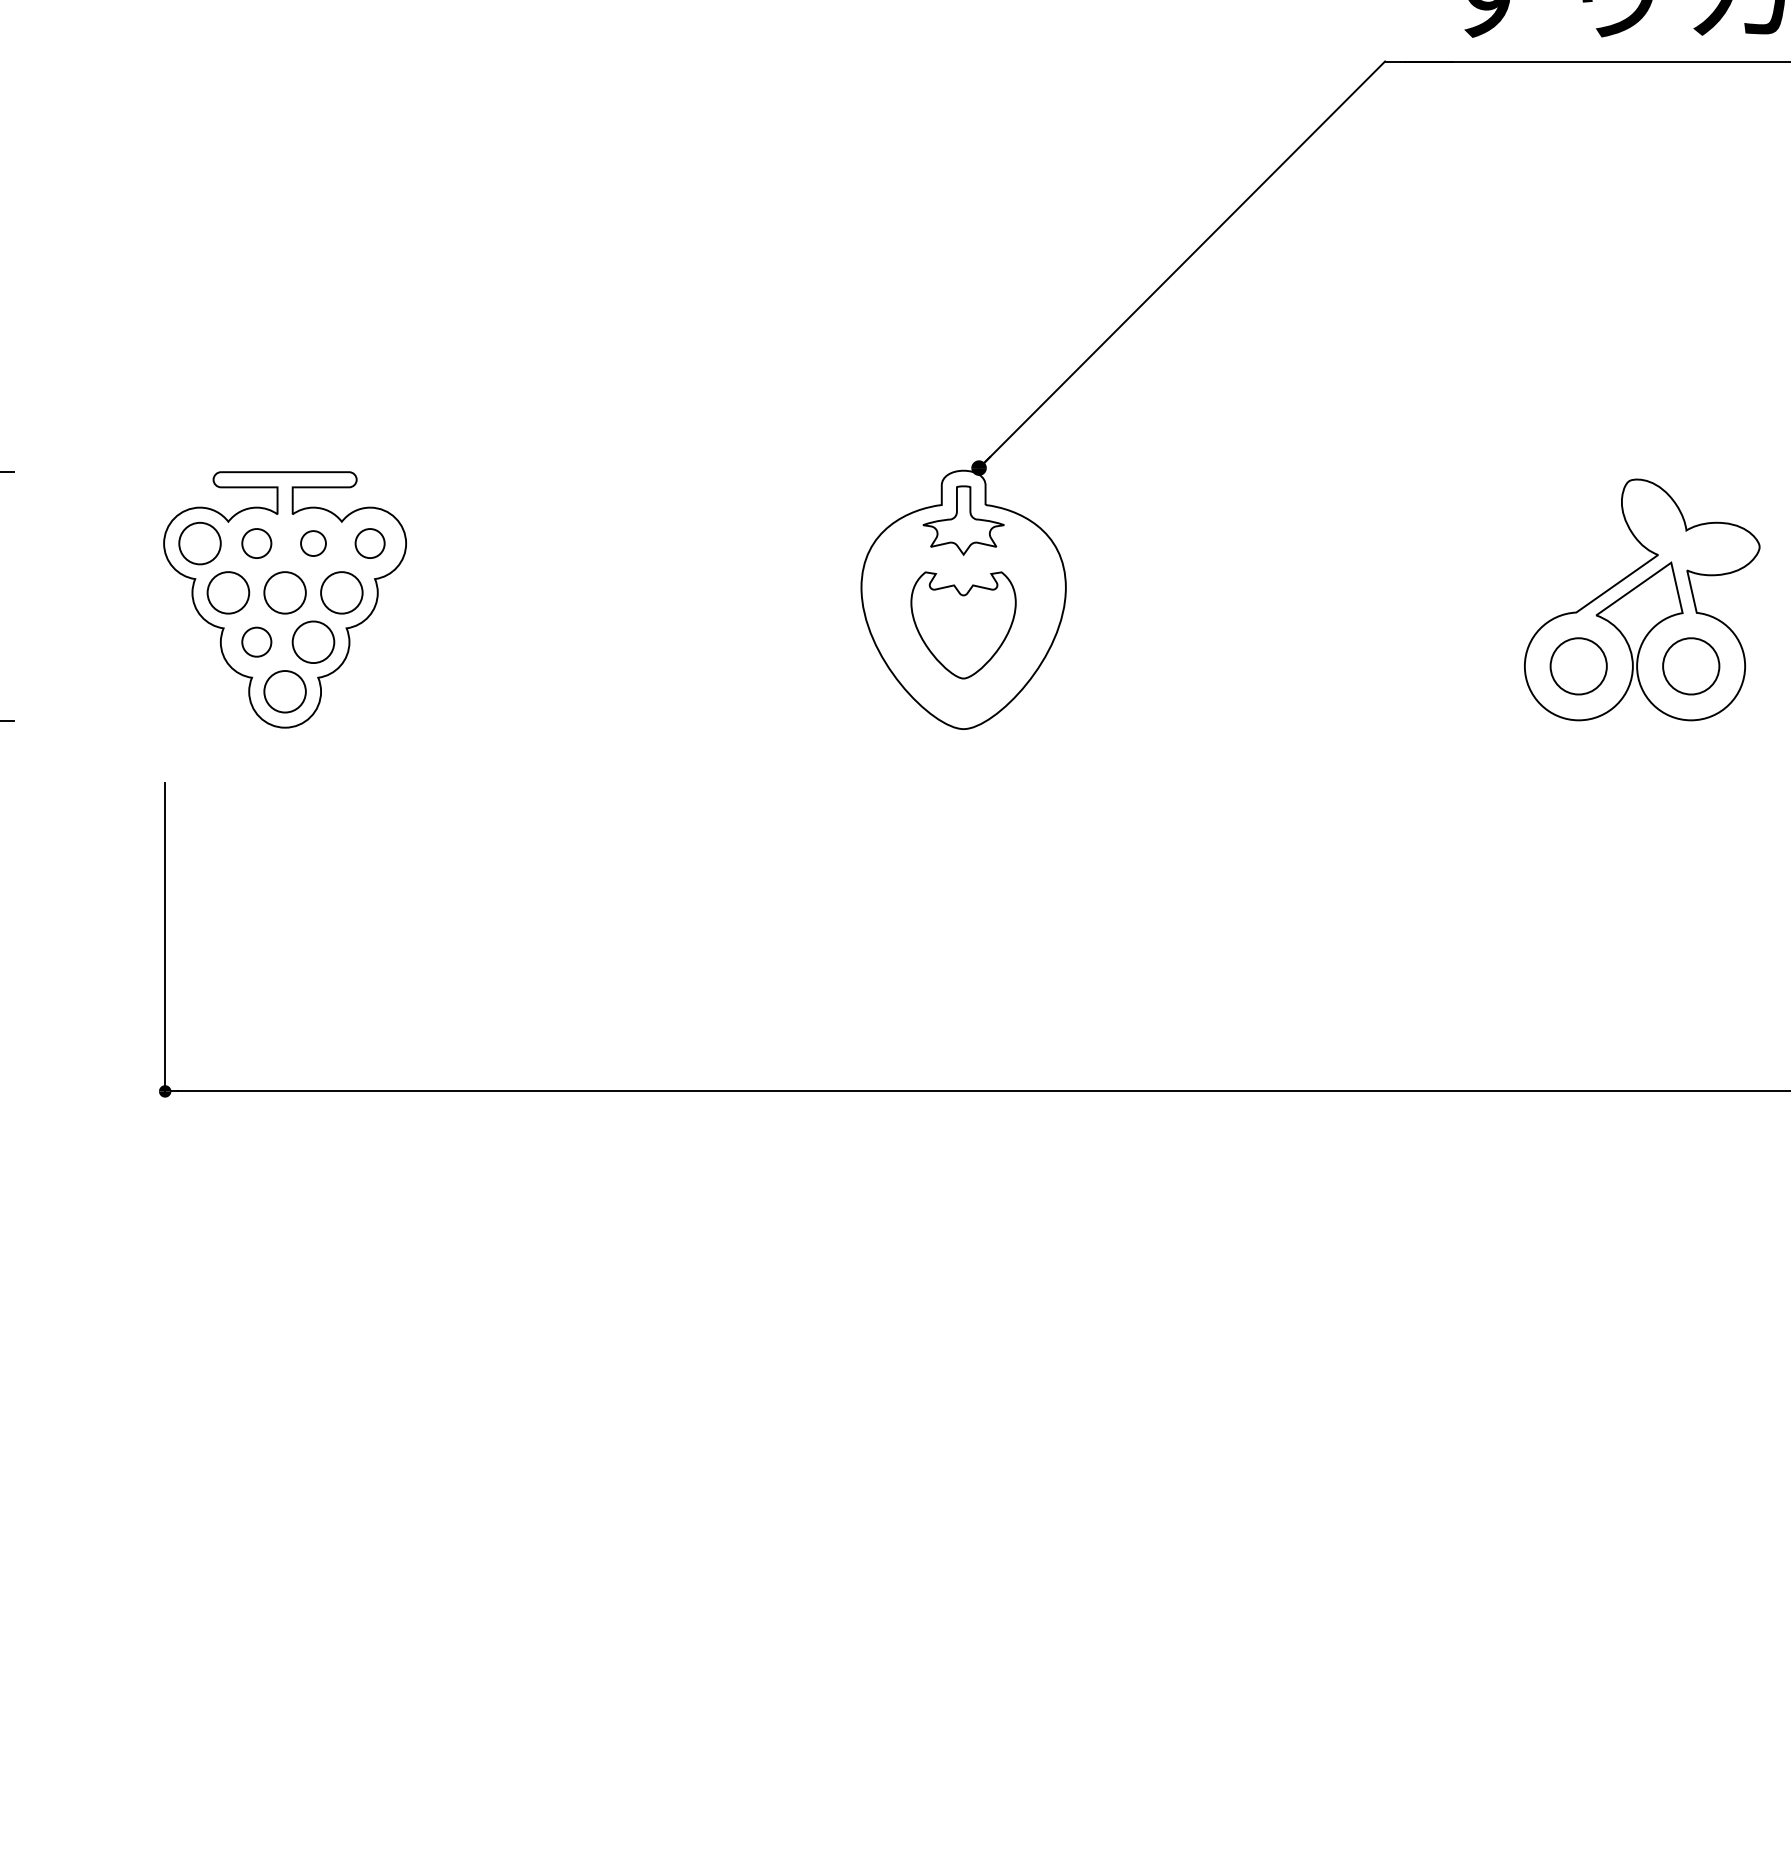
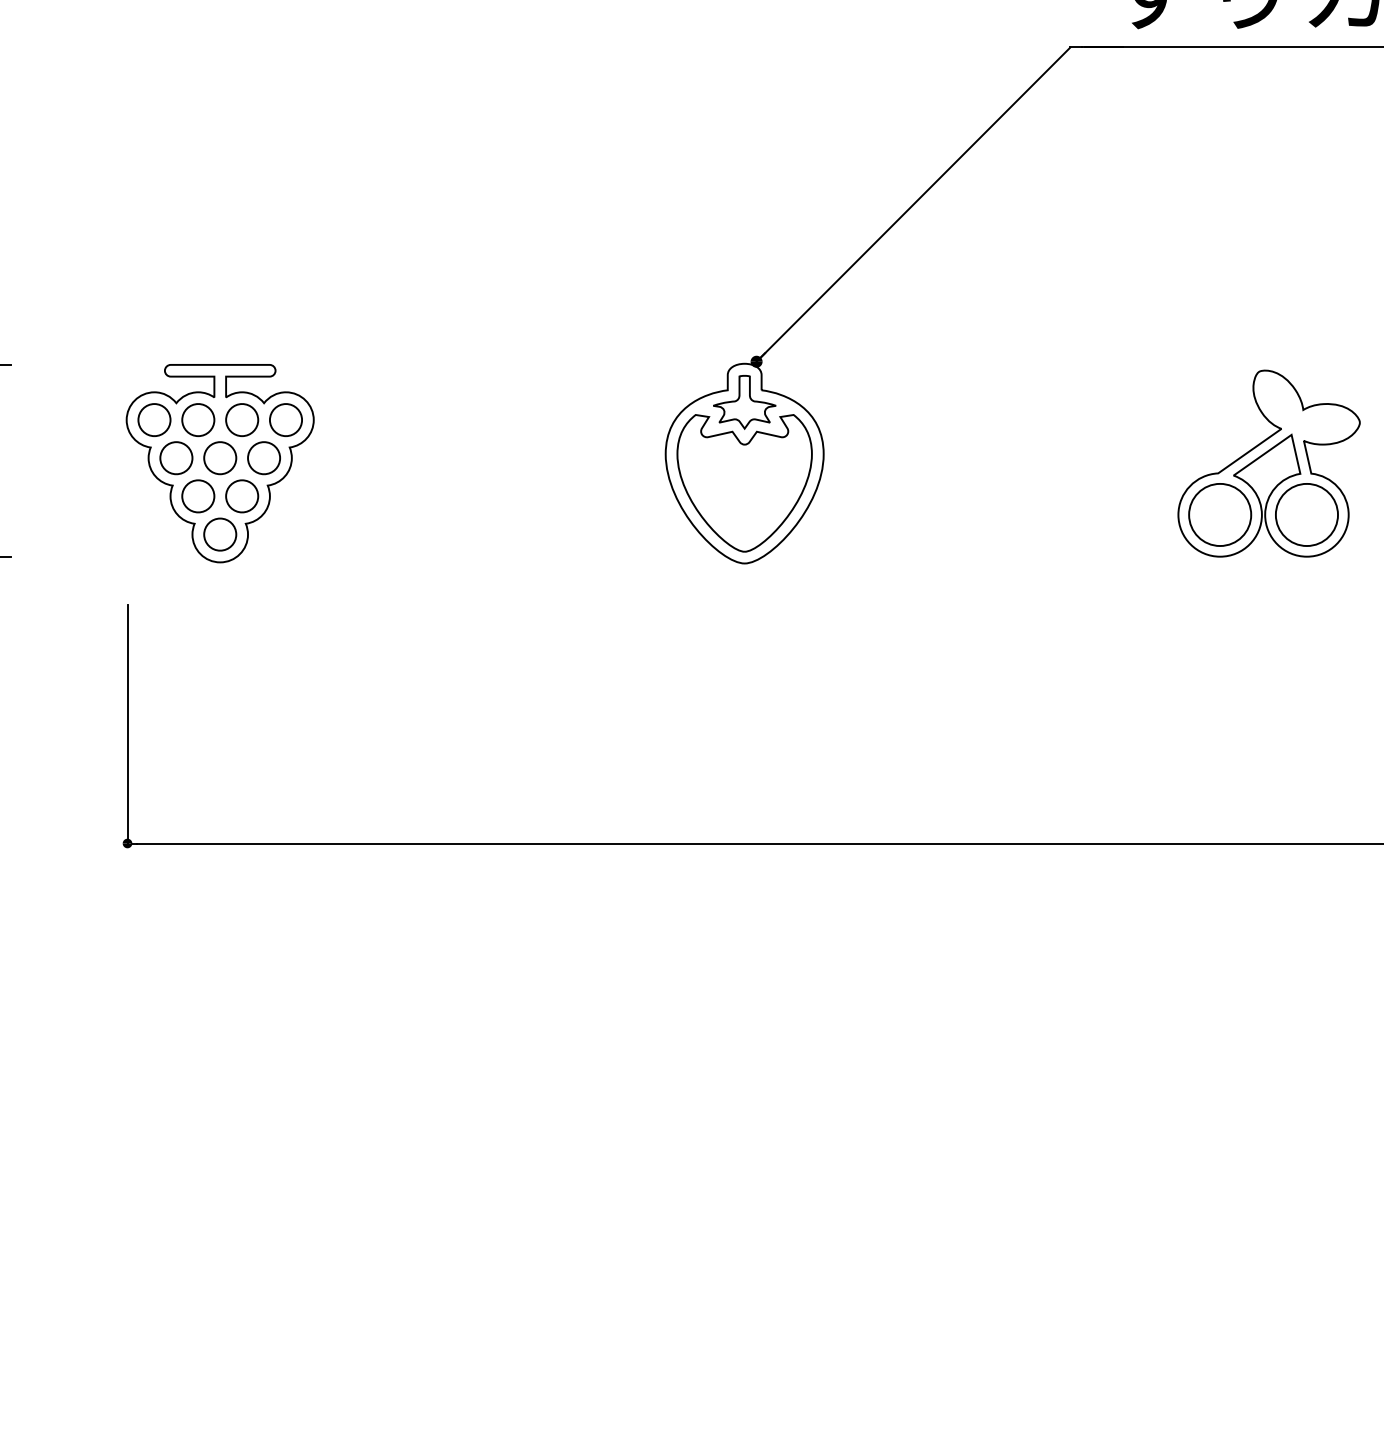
part: (256, 543) -> (198, 420), size x1.43
part: (313, 543) -> (242, 420), size x1.67
part: (369, 543) -> (285, 420), size x1.43
part: (963, 625) -> (744, 483), size x1.67
part: (256, 641) -> (198, 495), size x1.43
part: (1578, 666) -> (1219, 515), size x1.43
part: (1691, 666) -> (1307, 515), size x1.43

